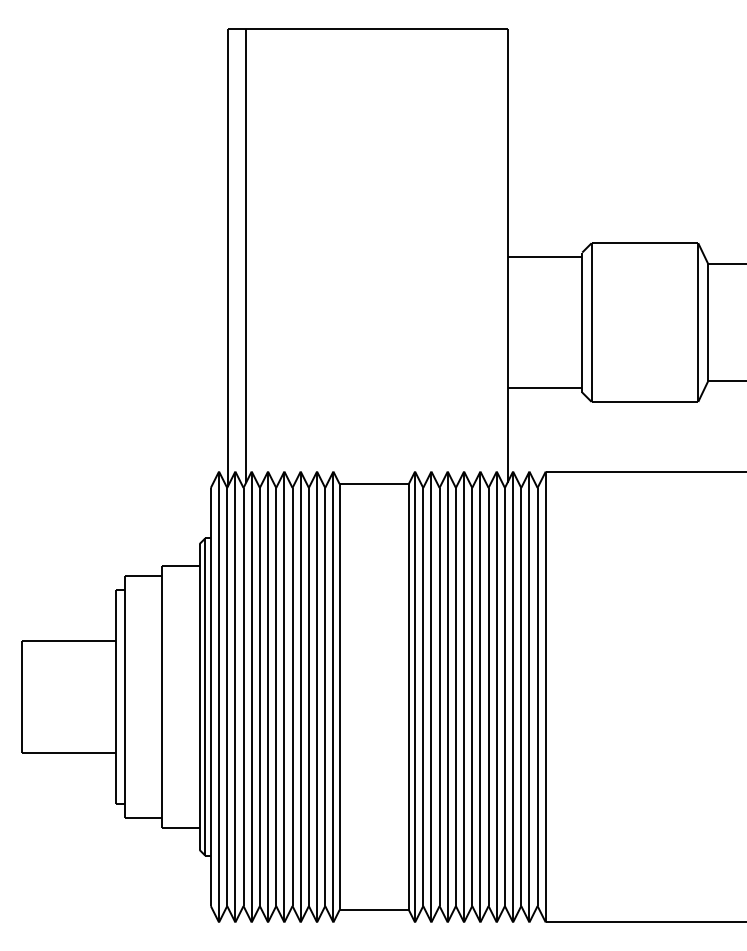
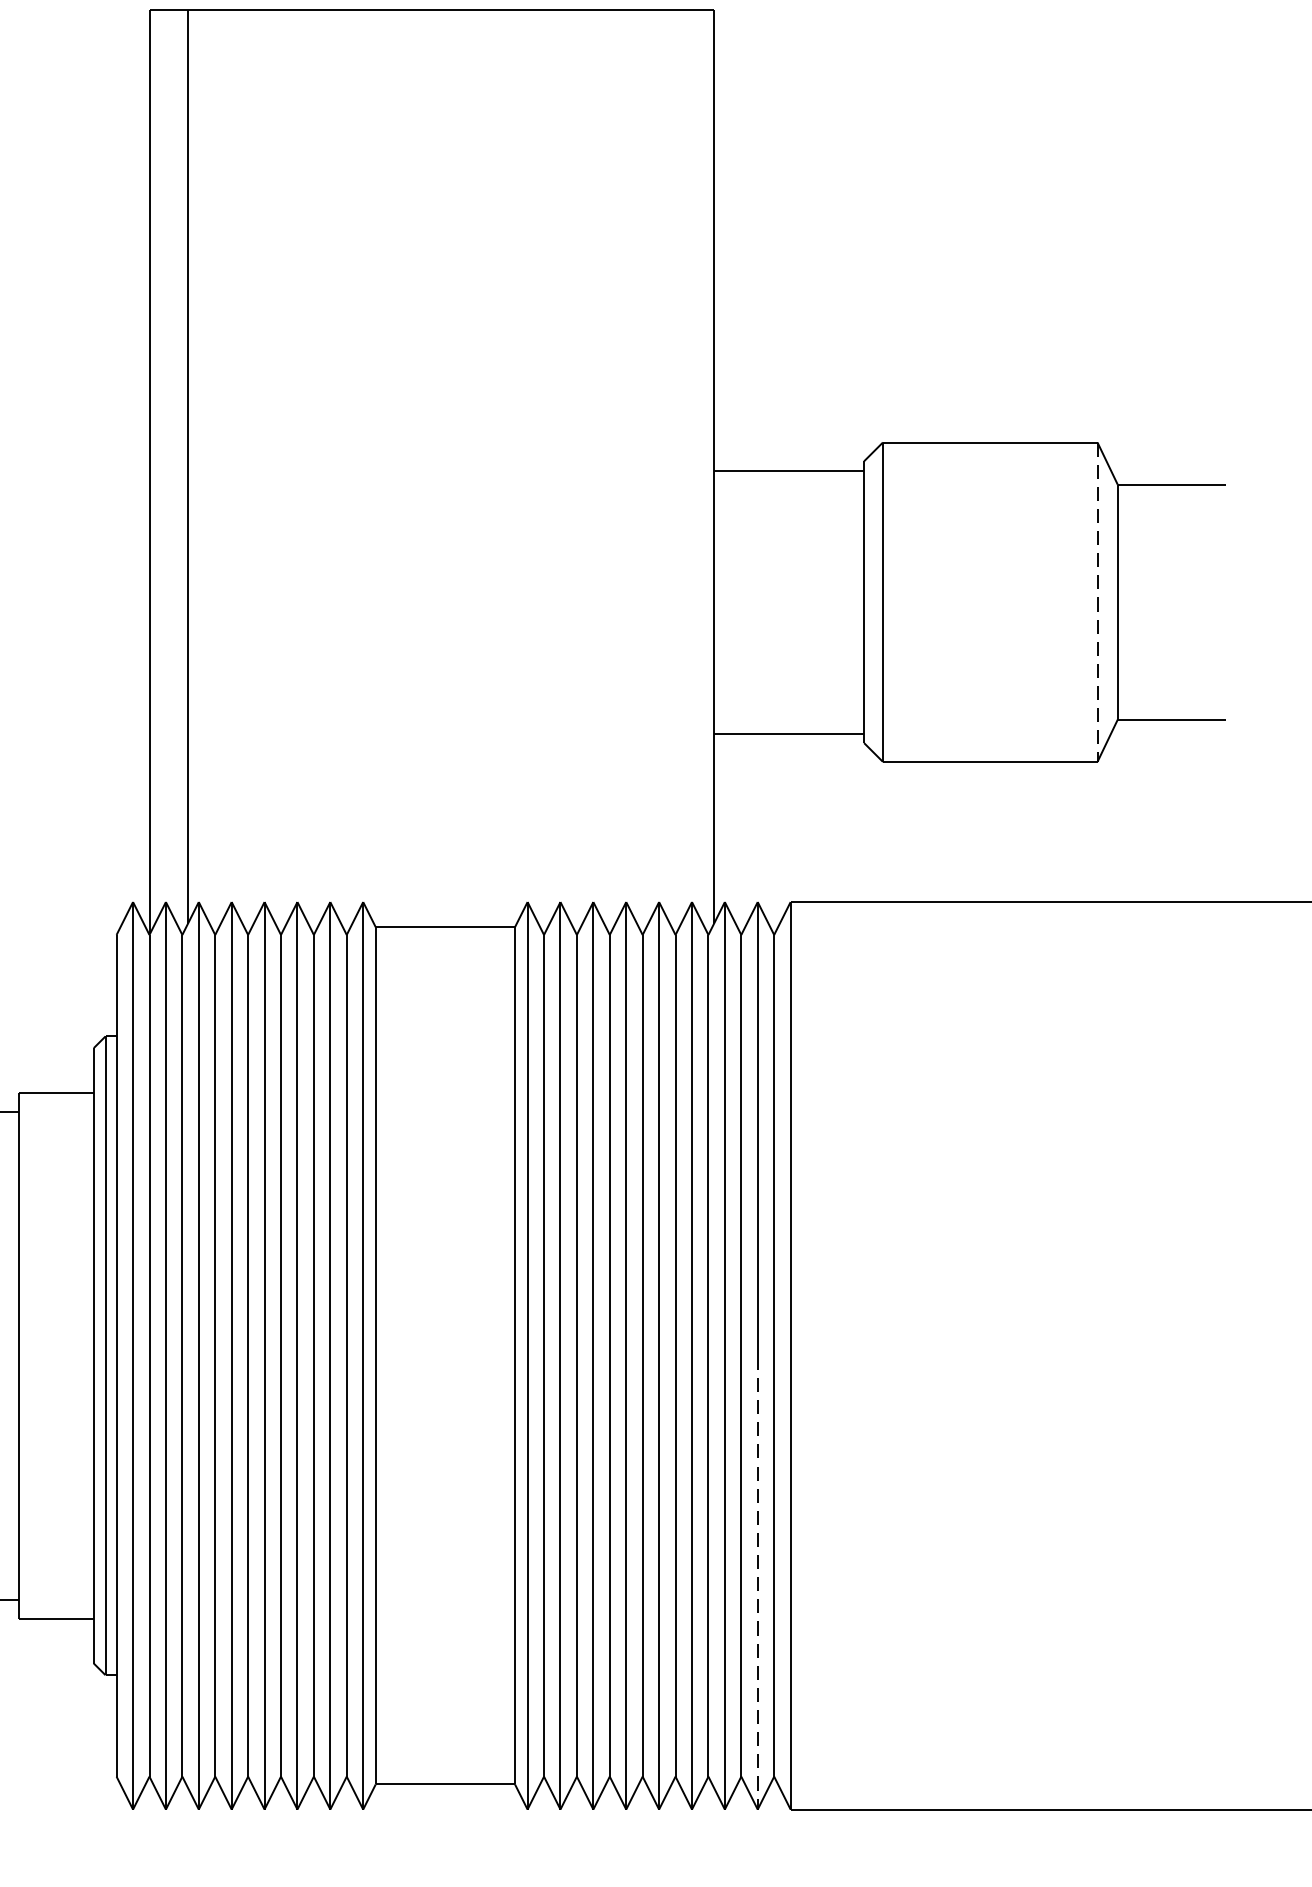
line: (698, 323) -> (1098, 604), solid -> dashed
line: (529, 809) -> (757, 1582), solid -> dashed

